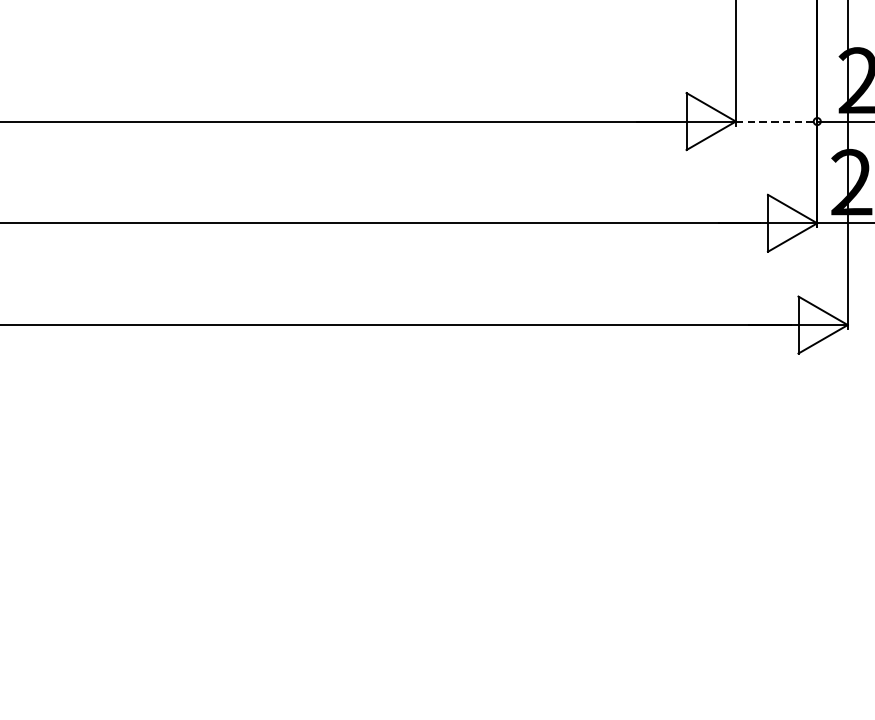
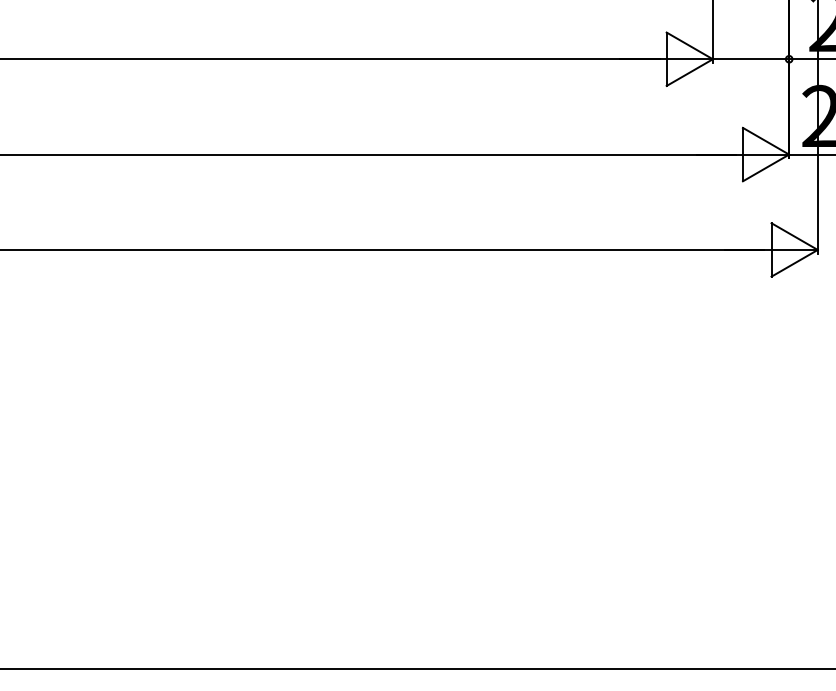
line: (777, 121) -> (751, 59), dashed -> solid

